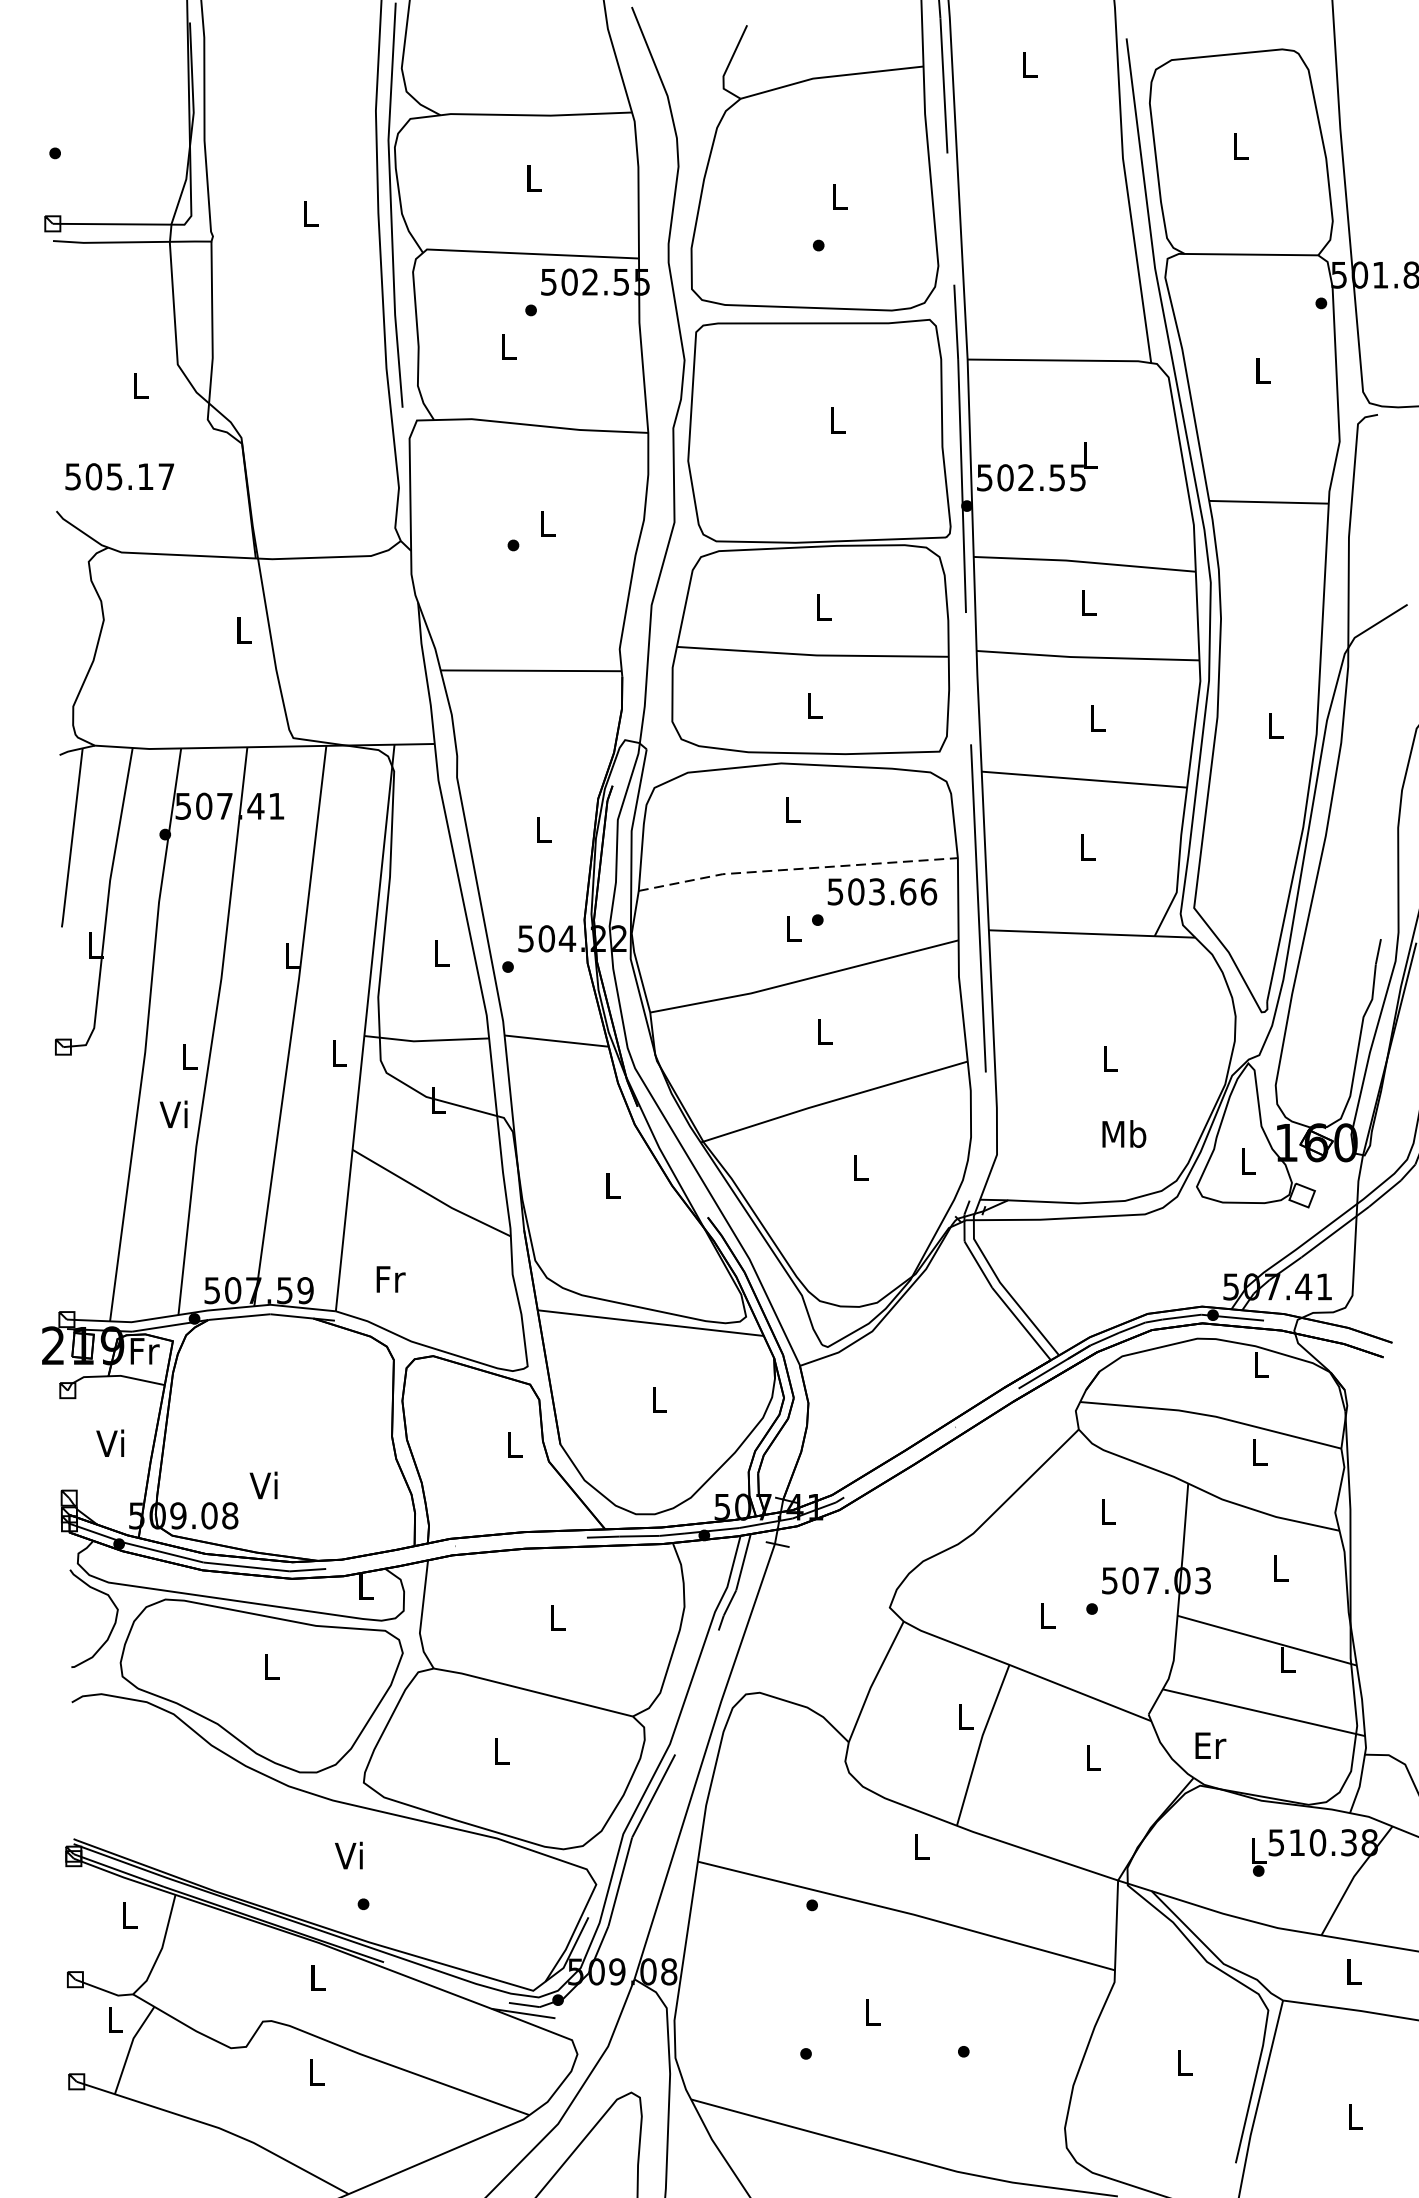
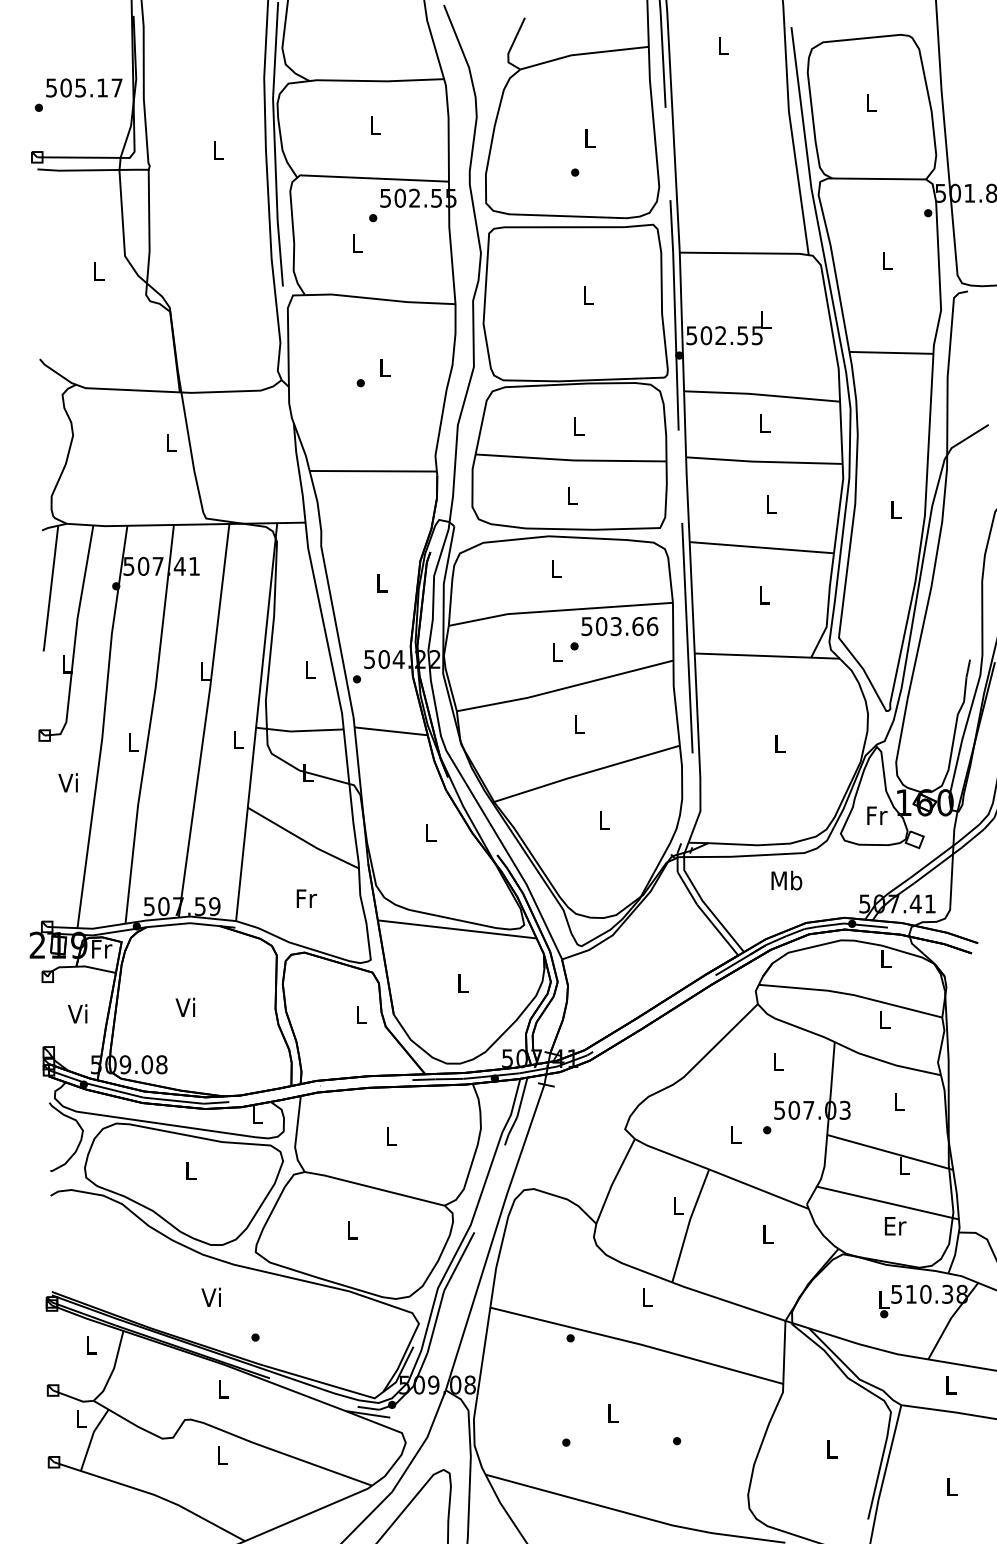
text: (120, 476) -> (84, 87), moved
line: (796, 869) -> (559, 610), dashed -> solid
text: (172, 1113) -> (67, 782), moved
text: (1123, 1133) -> (786, 880), moved
text: (1249, 1160) -> (877, 815), L -> Fr
text: (390, 1279) -> (306, 898), moved
text: (263, 1484) -> (185, 1006), moved
text: (1210, 1746) -> (895, 1226), moved
text: (347, 1854) -> (210, 1296), moved

